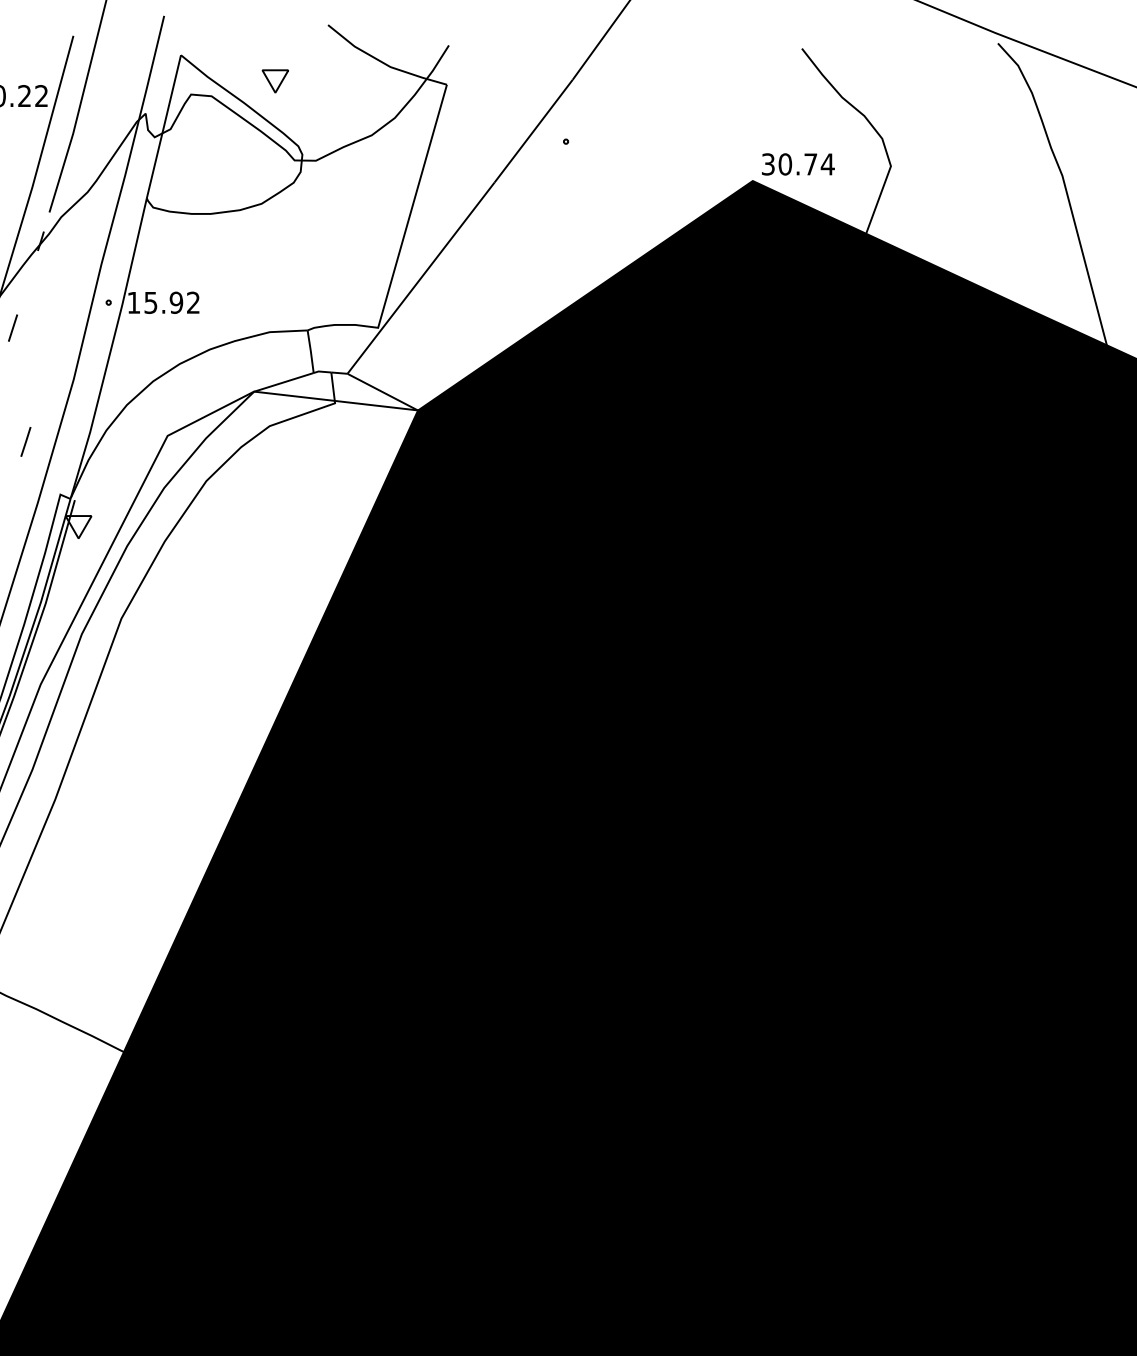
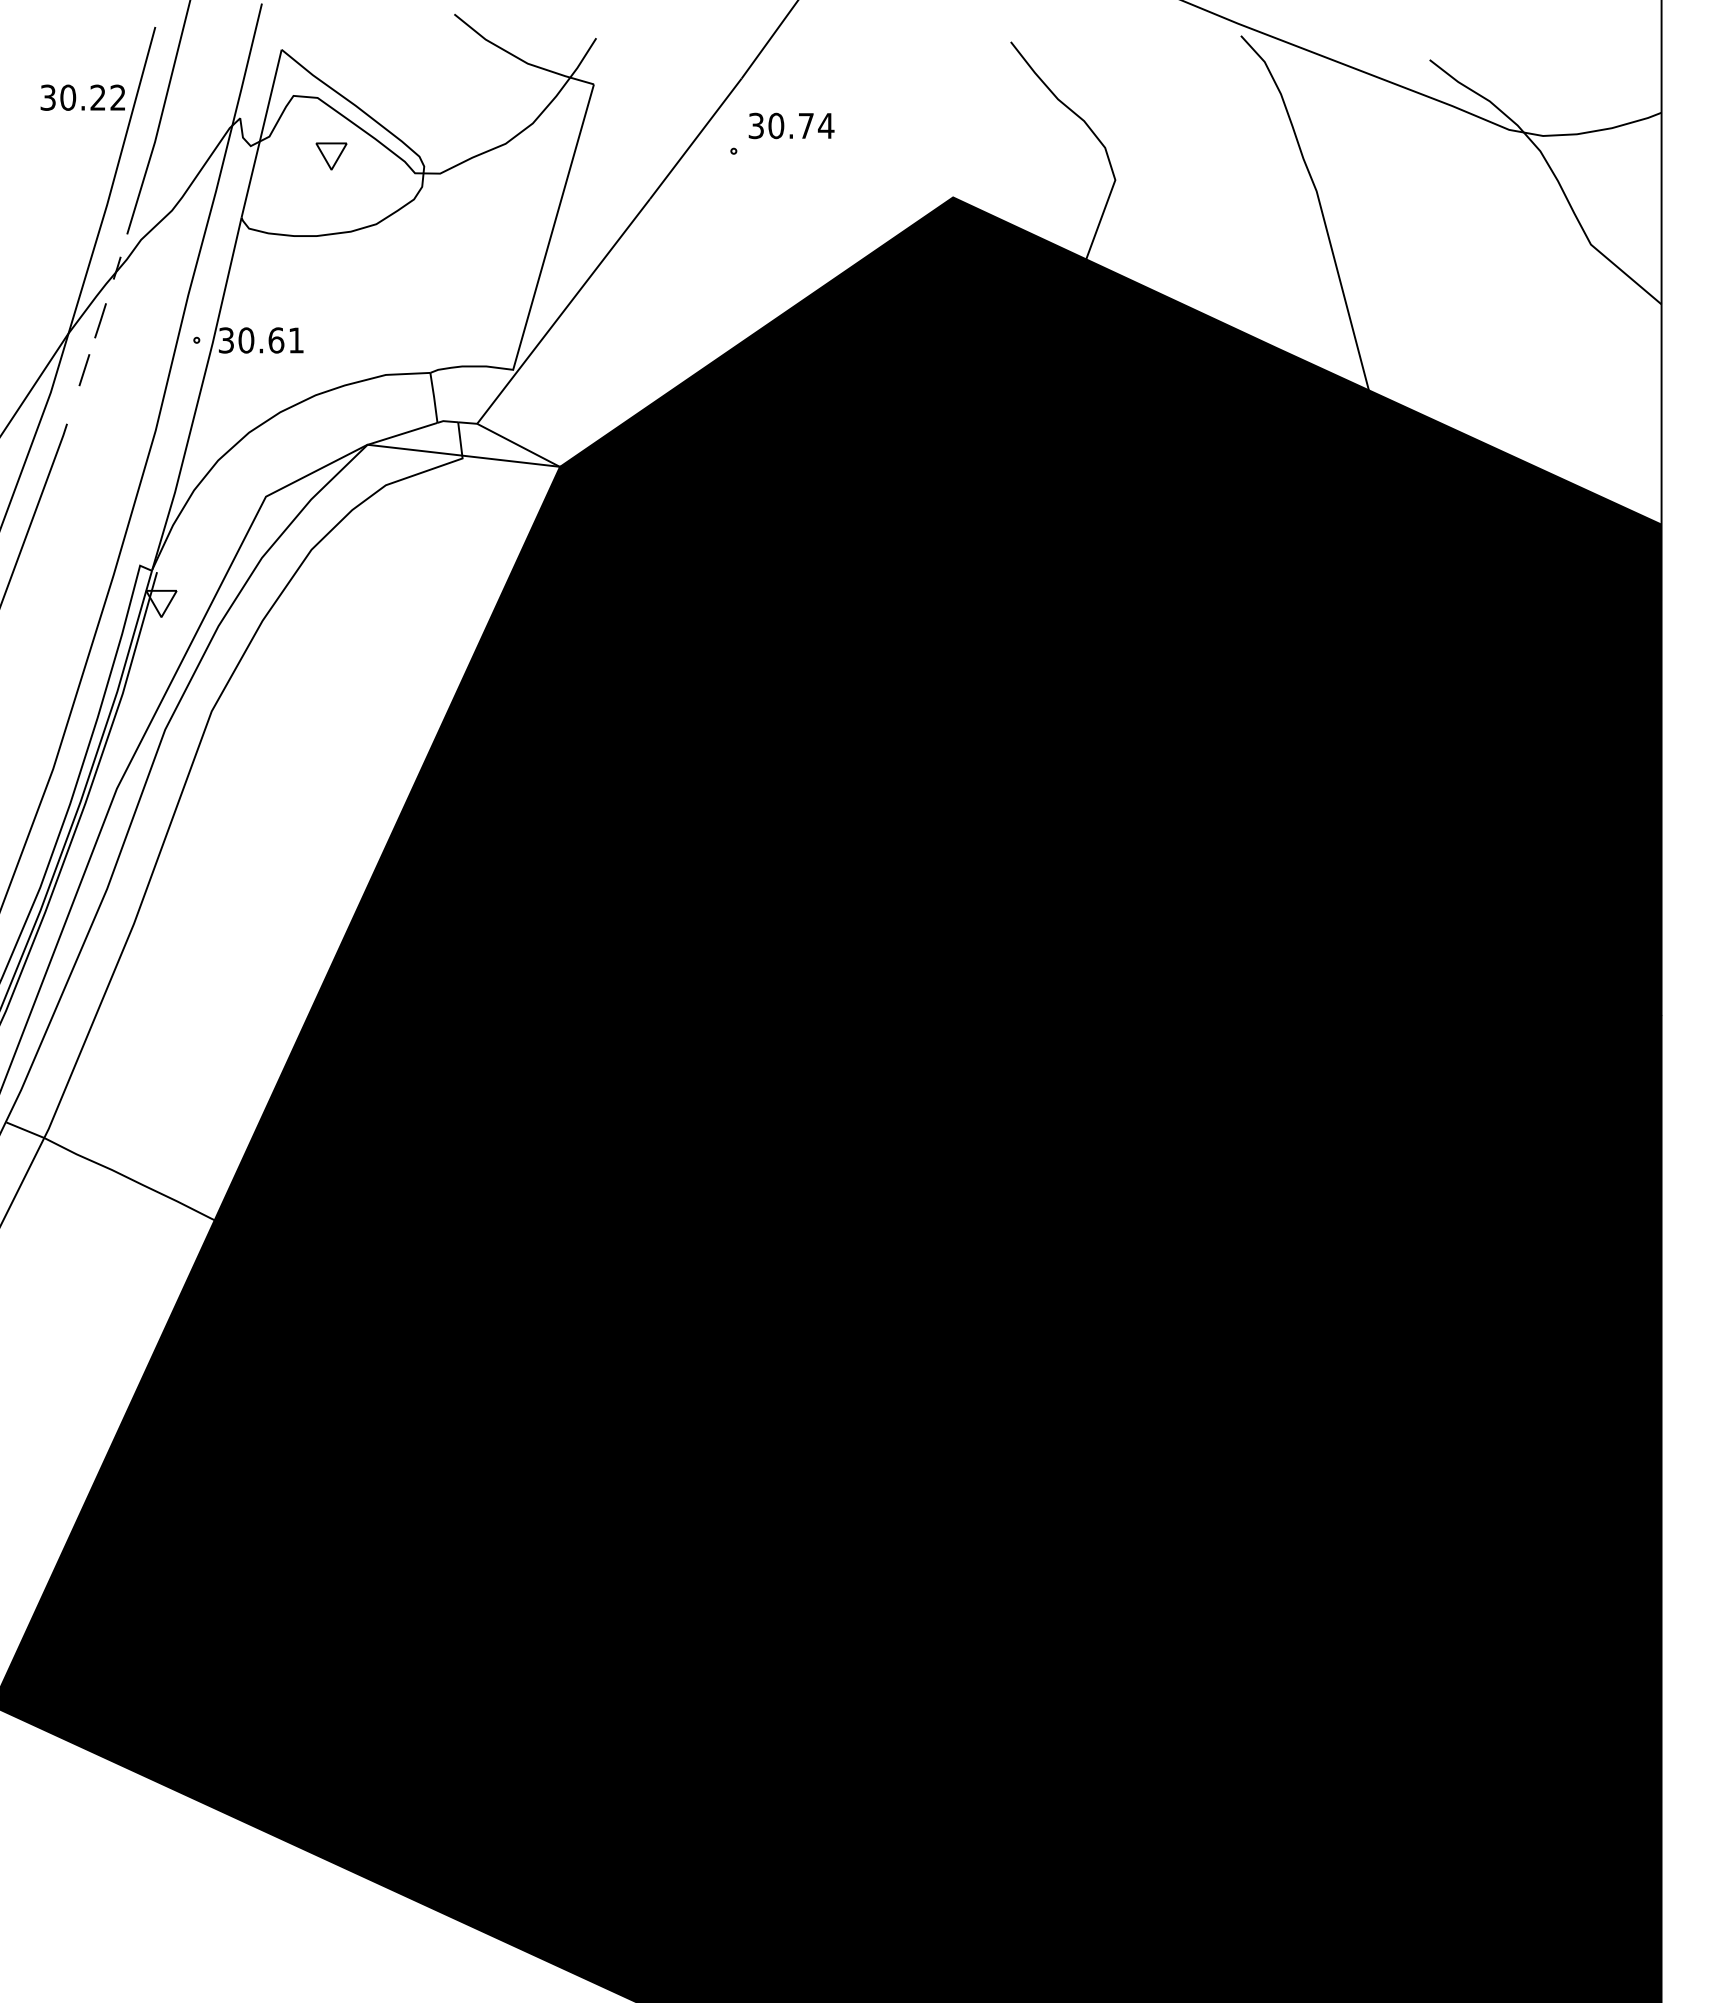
part: (275, 81) -> (331, 156), moved
text: (798, 164) -> (791, 125), moved
text: (162, 302) -> (260, 340), 15.92 -> 30.61
line: (25, 441) -> (100, 320), moved

